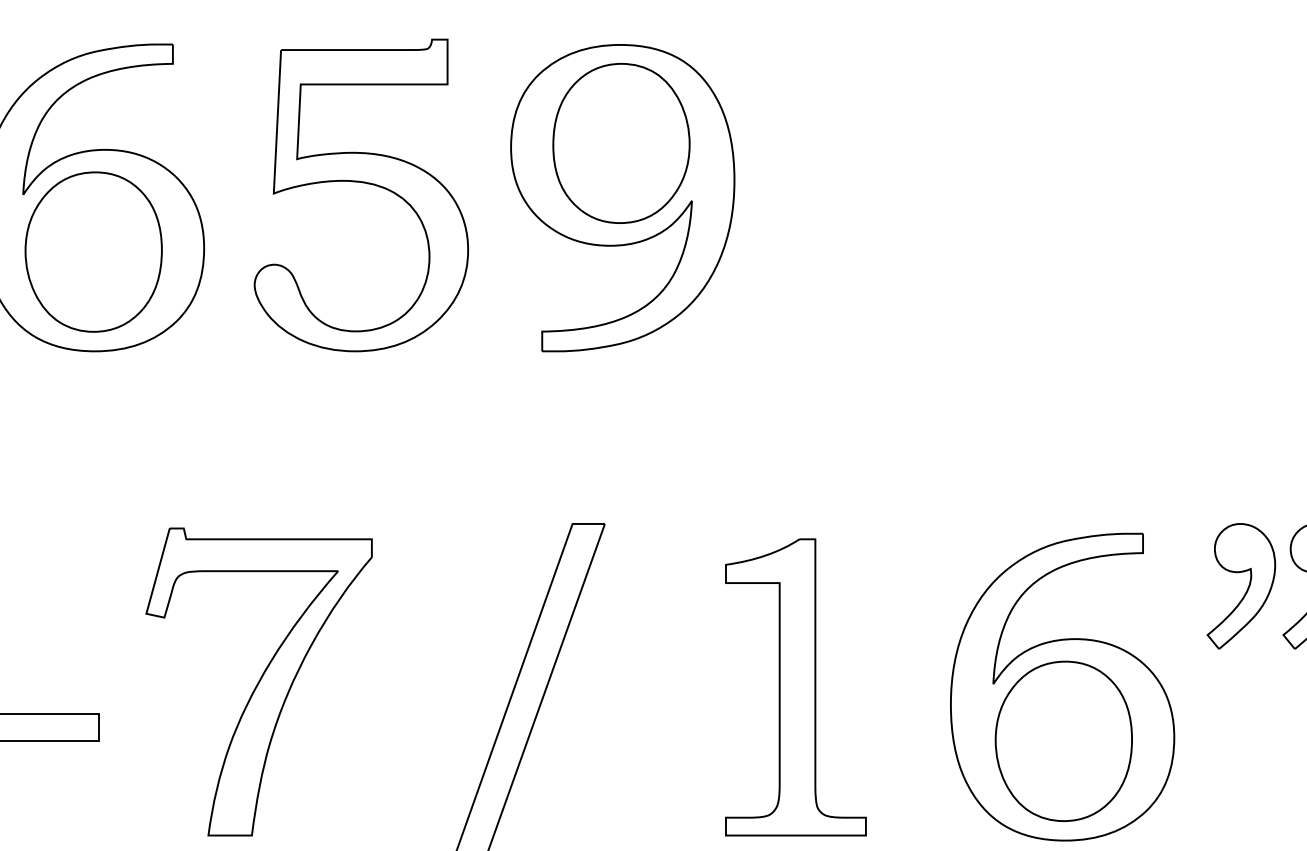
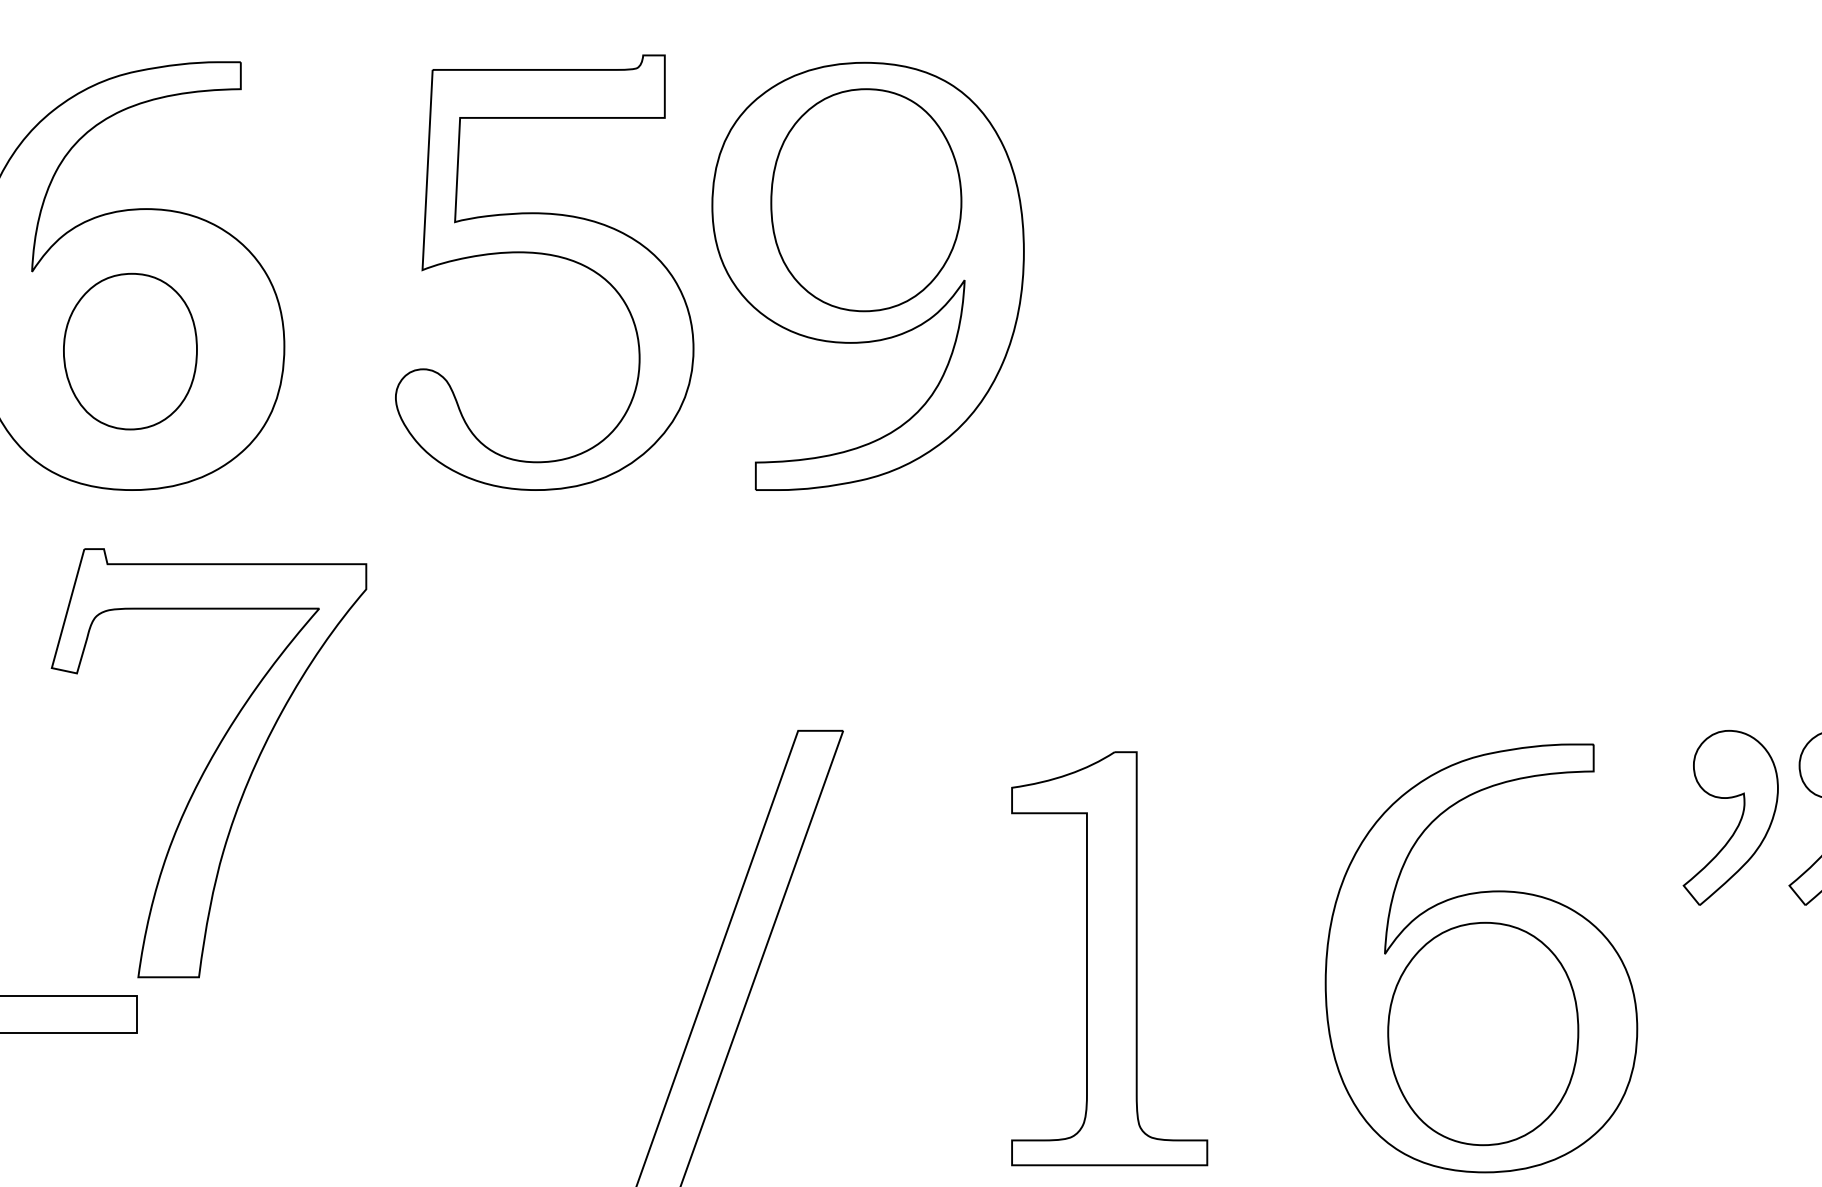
part: (361, 183) -> (545, 255), moved
part: (93, 251) -> (130, 351), size x0.7
part: (258, 682) -> (208, 763), moved

